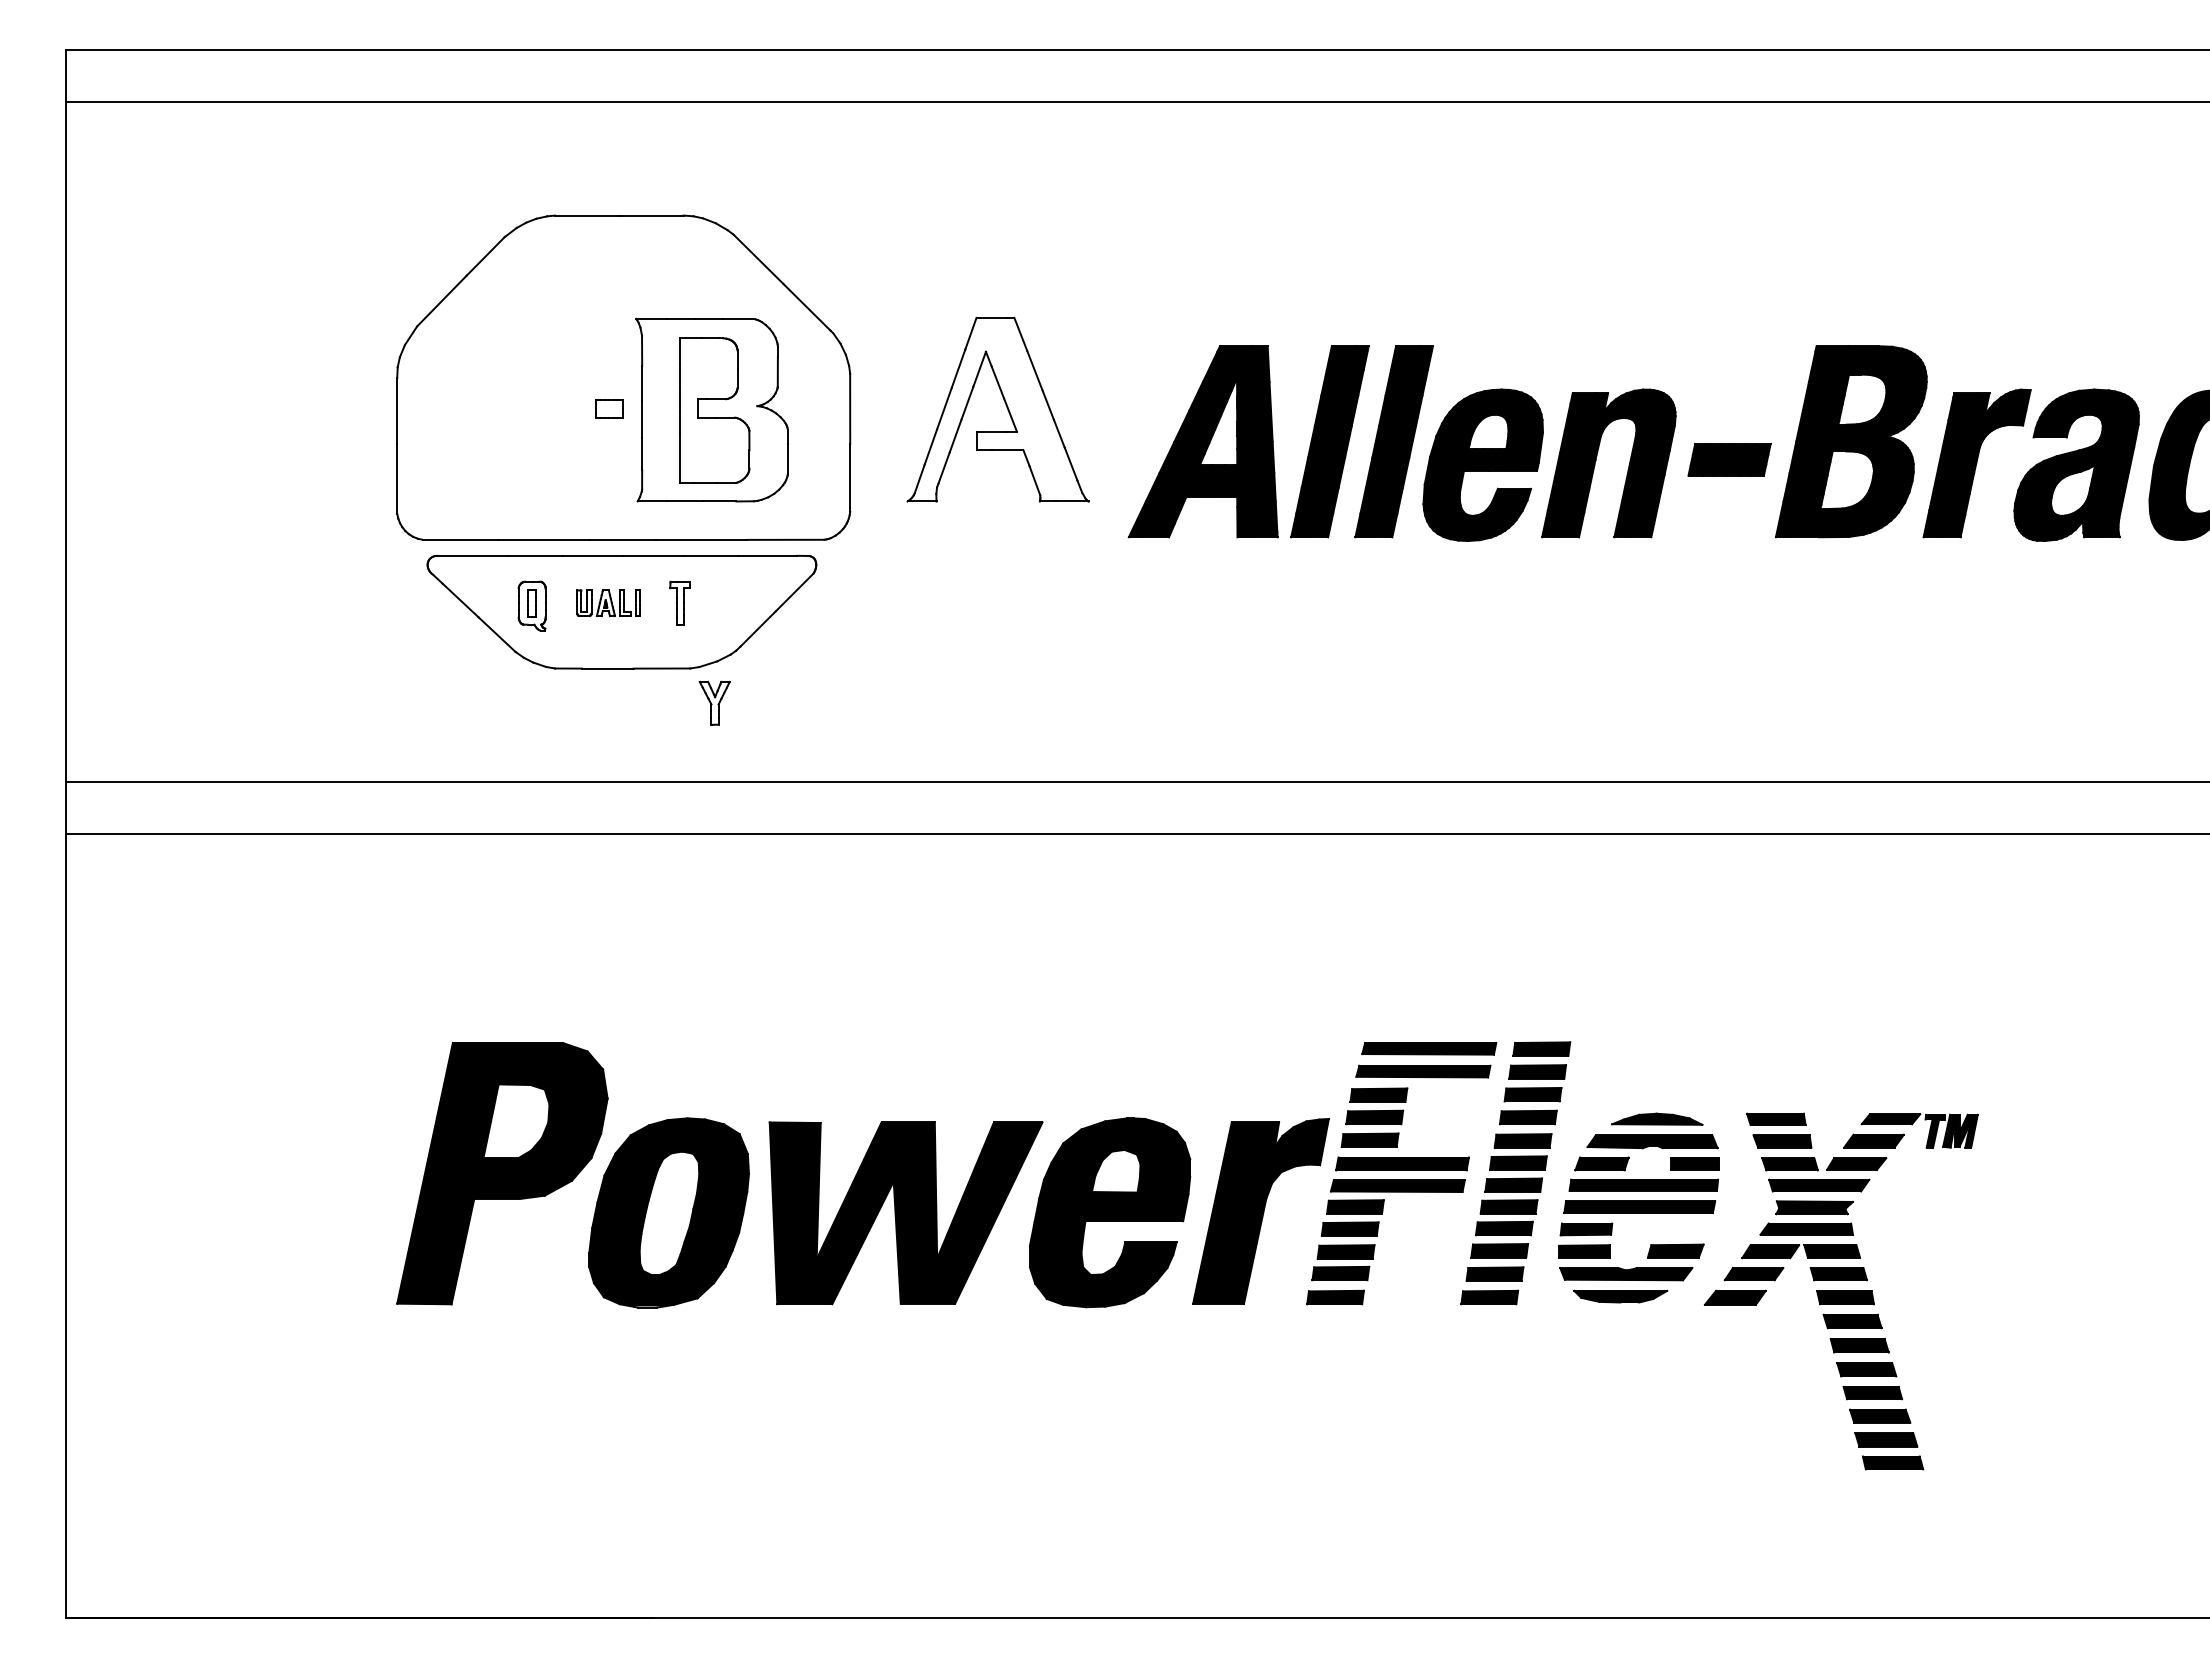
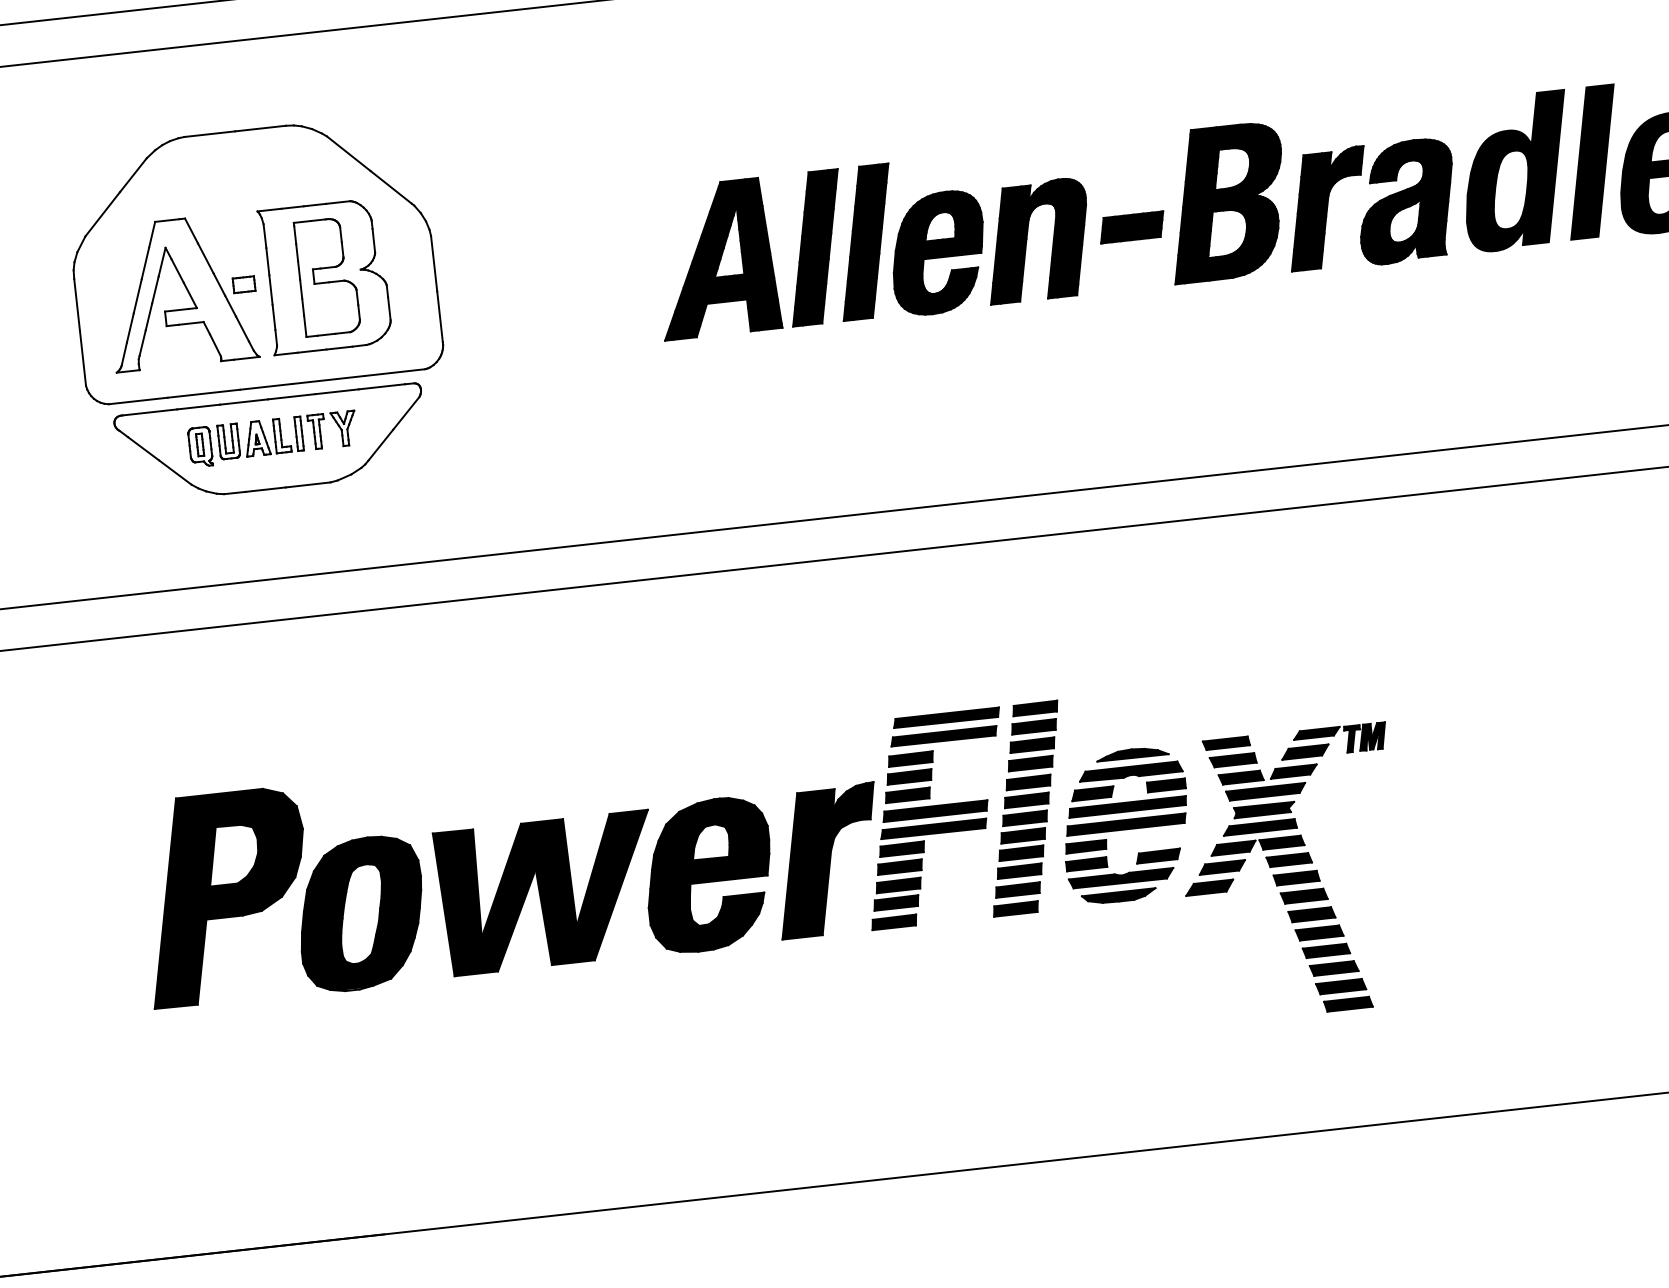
part: (1005, 405) -> (185, 288), moved
part: (608, 602) -> (260, 437), size x1.67
part: (714, 702) -> (343, 428), moved

